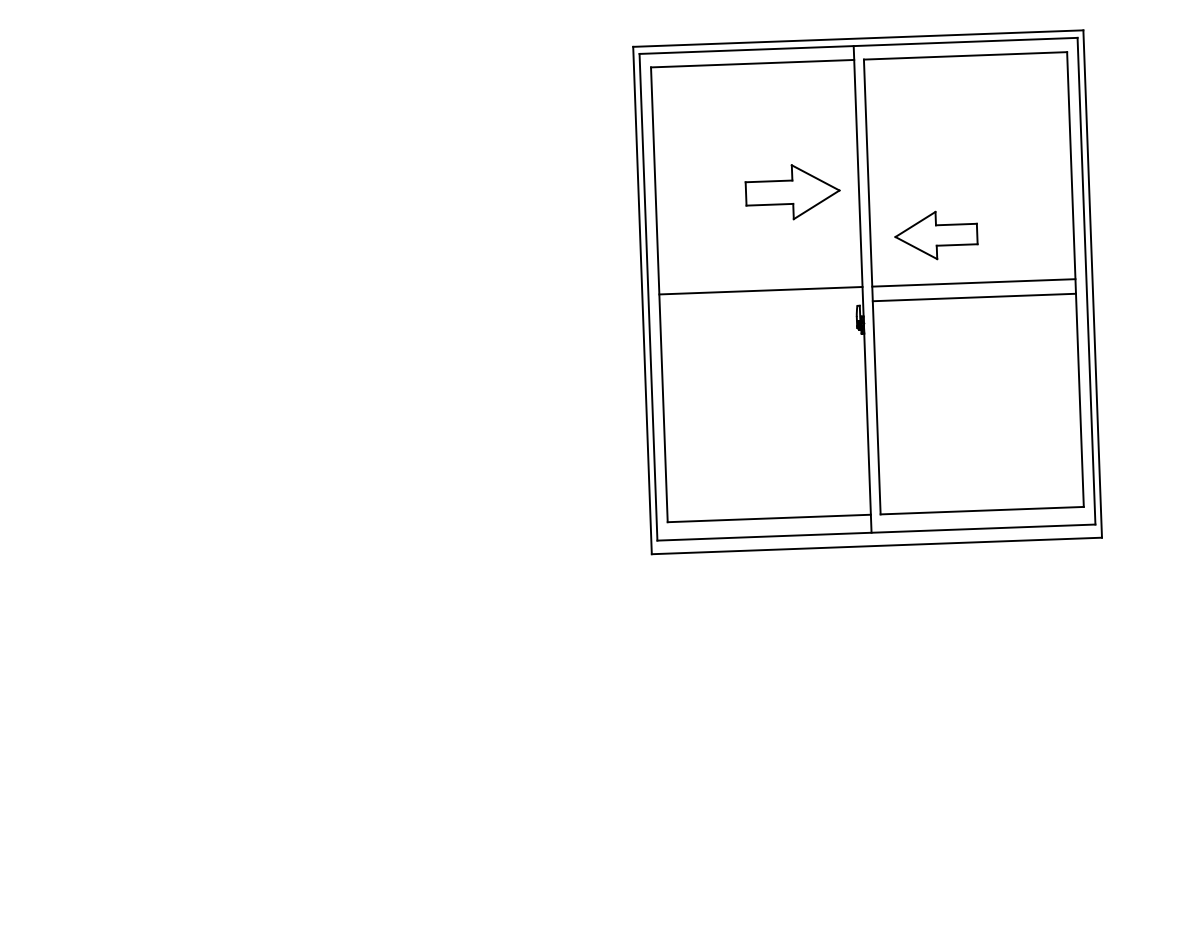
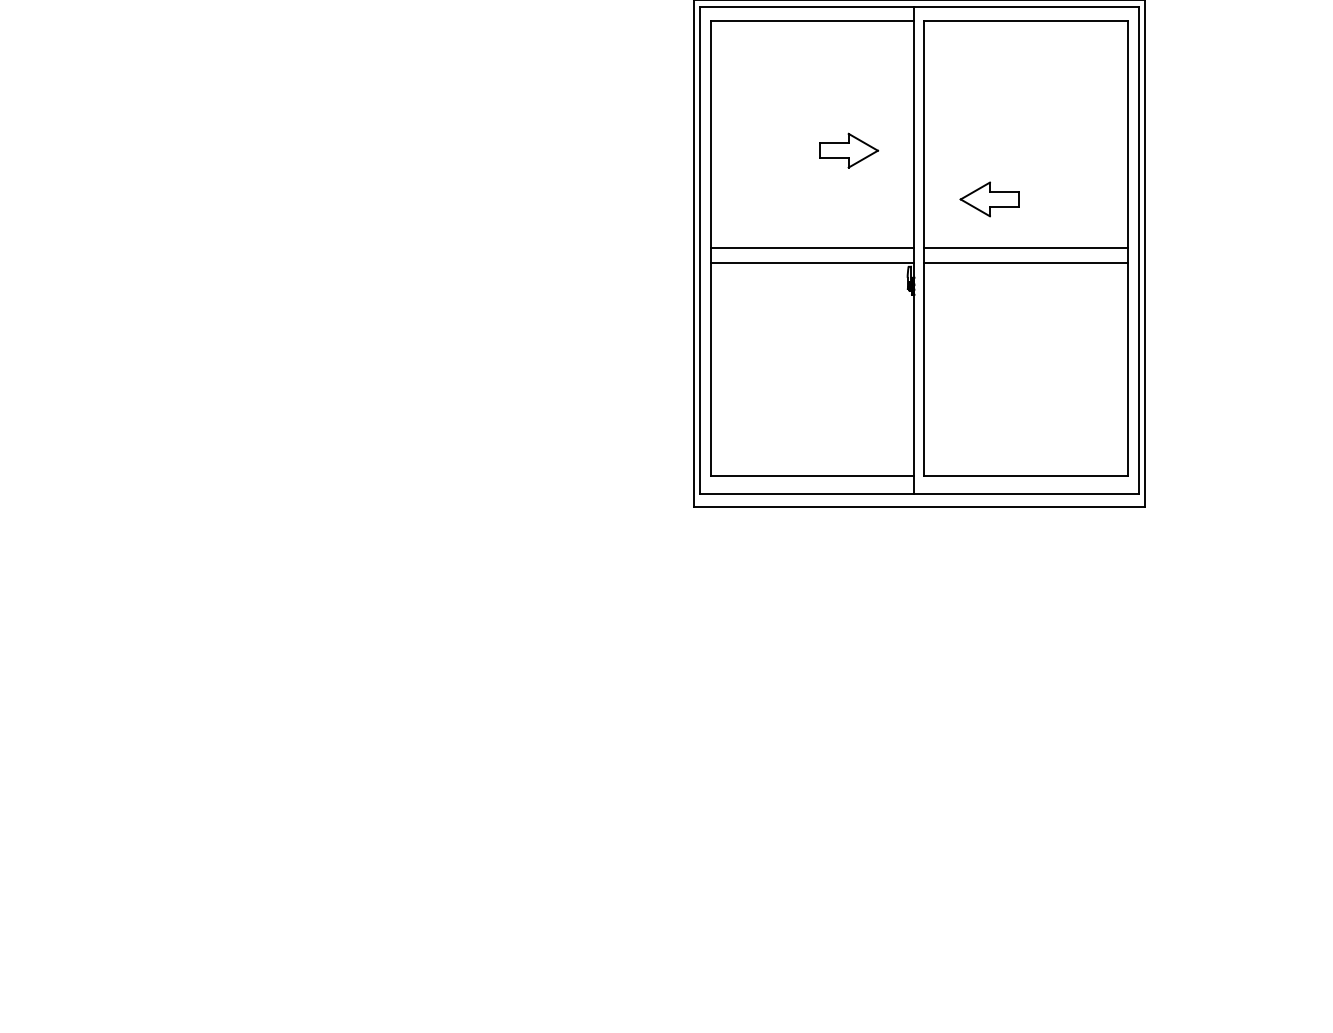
part: (794, 191) -> (849, 150), size x0.62
part: (935, 235) -> (989, 199), size x0.71
line: (761, 305) -> (812, 262), added

